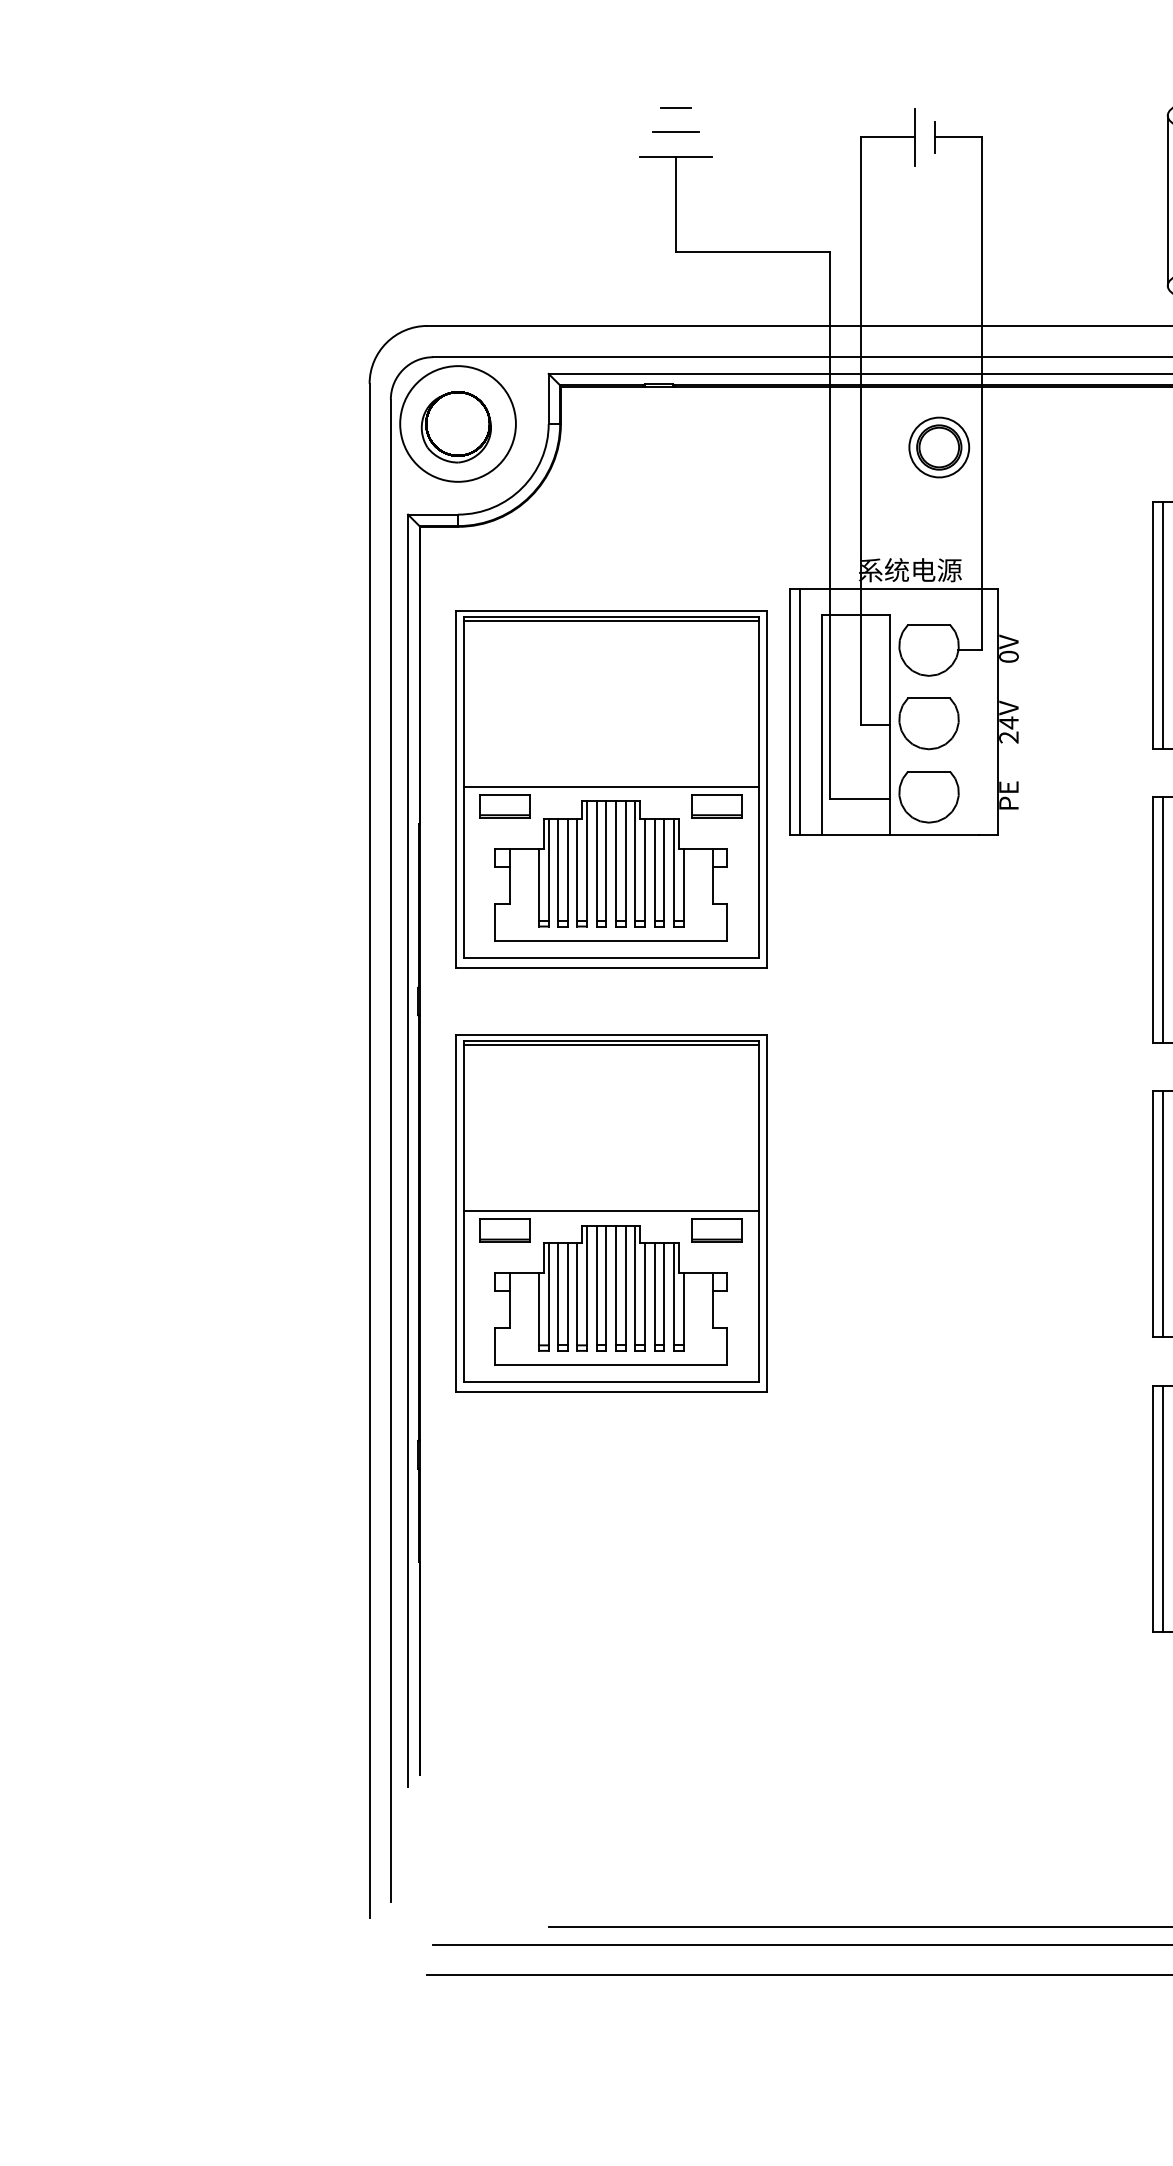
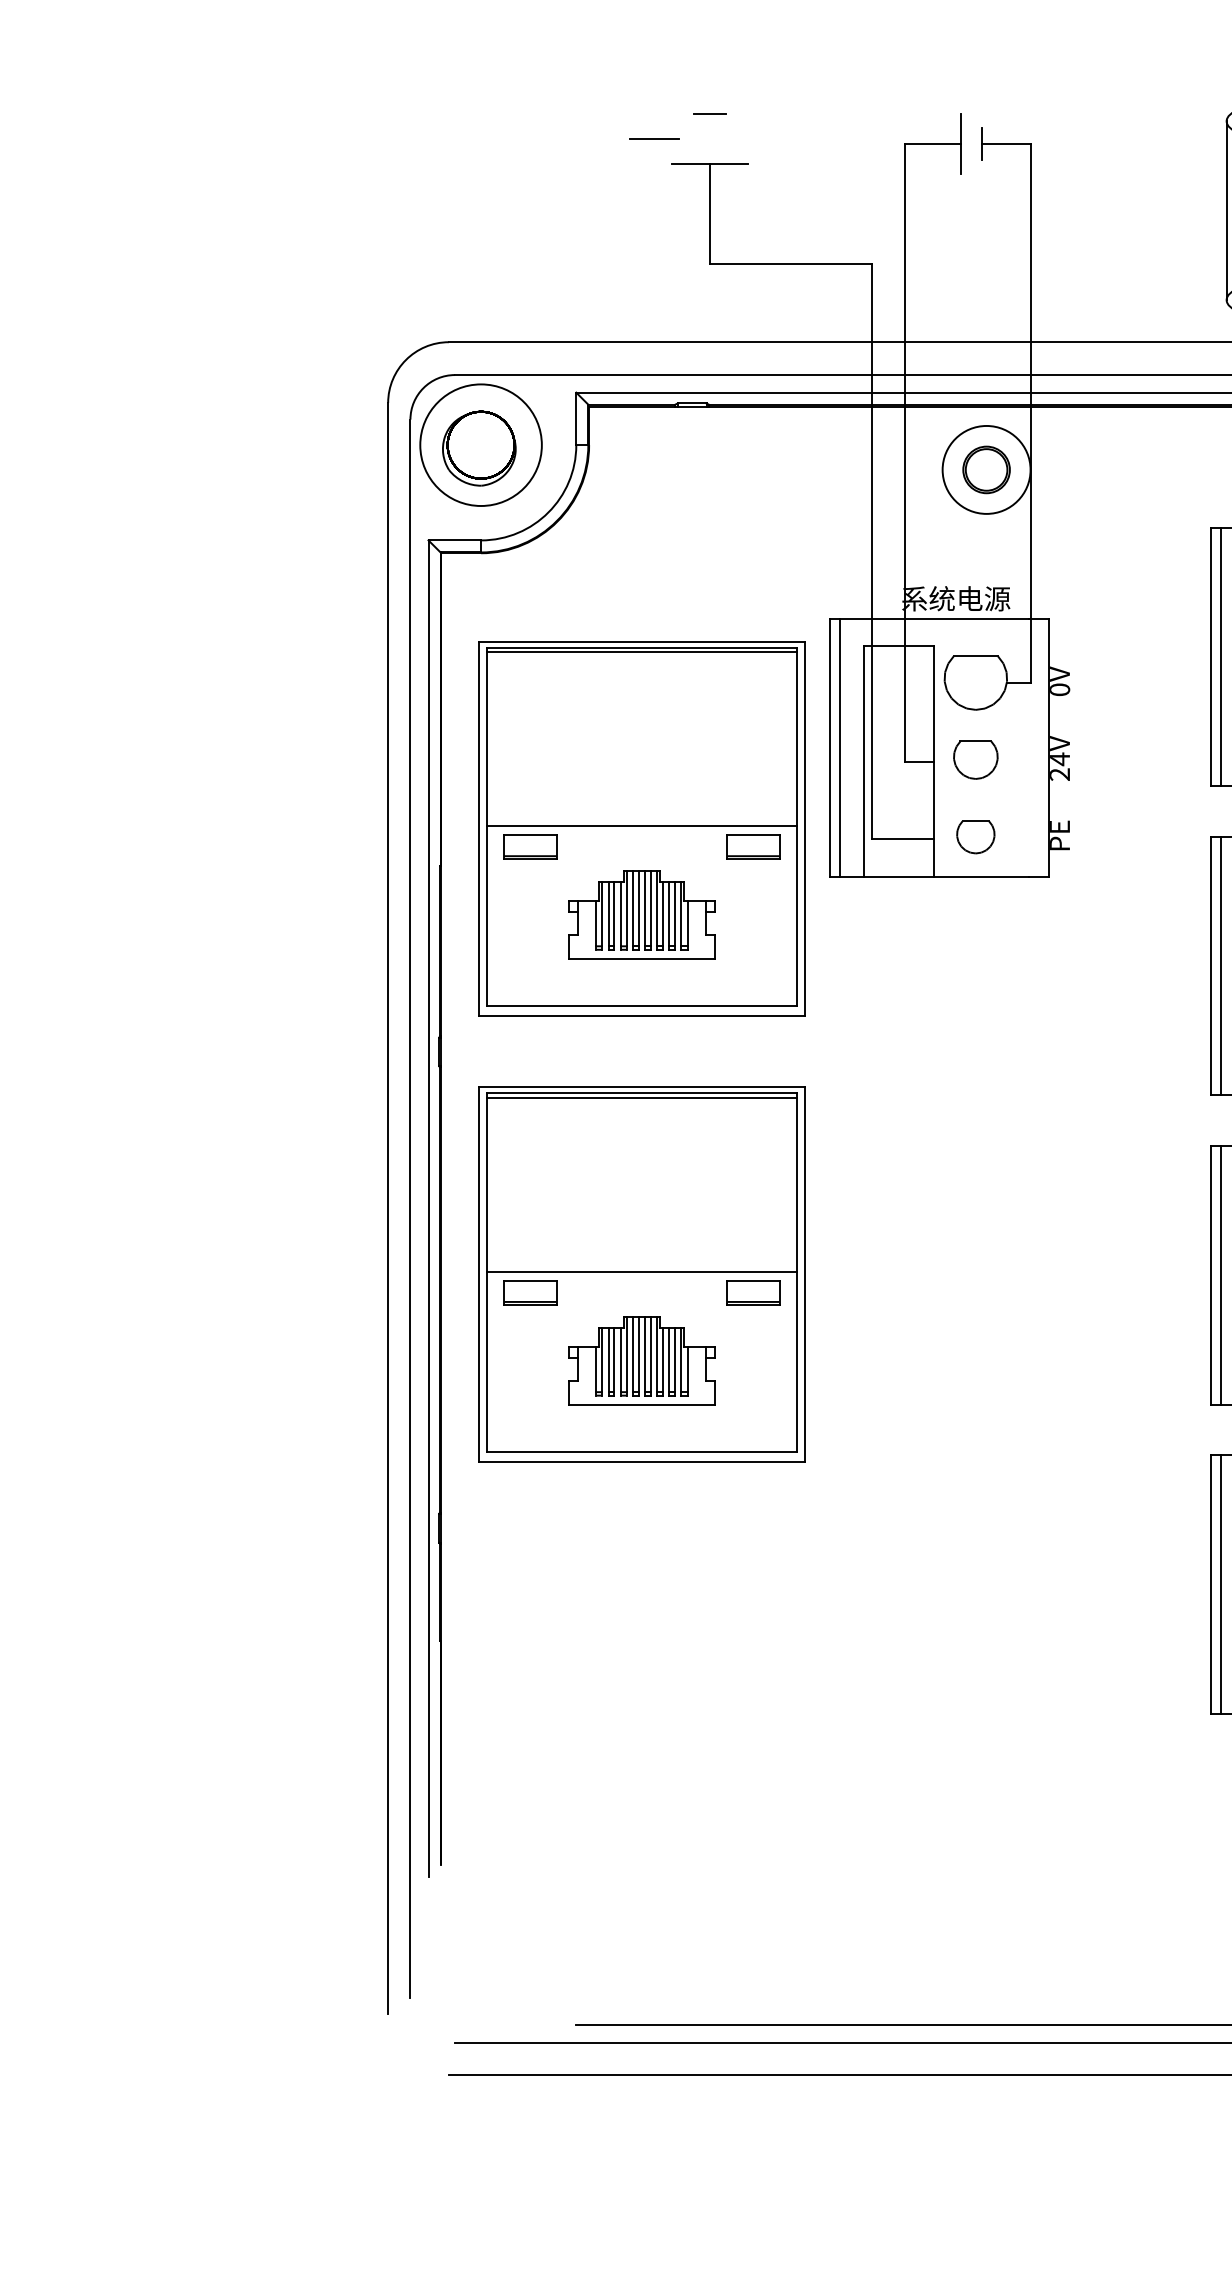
line: (675, 131) -> (653, 137), moved
circle: (939, 447) -> (986, 469), size x1.4
part: (928, 723) -> (975, 759), size x0.7
part: (928, 797) -> (975, 837), size x0.6
part: (610, 870) -> (641, 914), size x0.6
part: (610, 1295) -> (641, 1360), size x0.6

